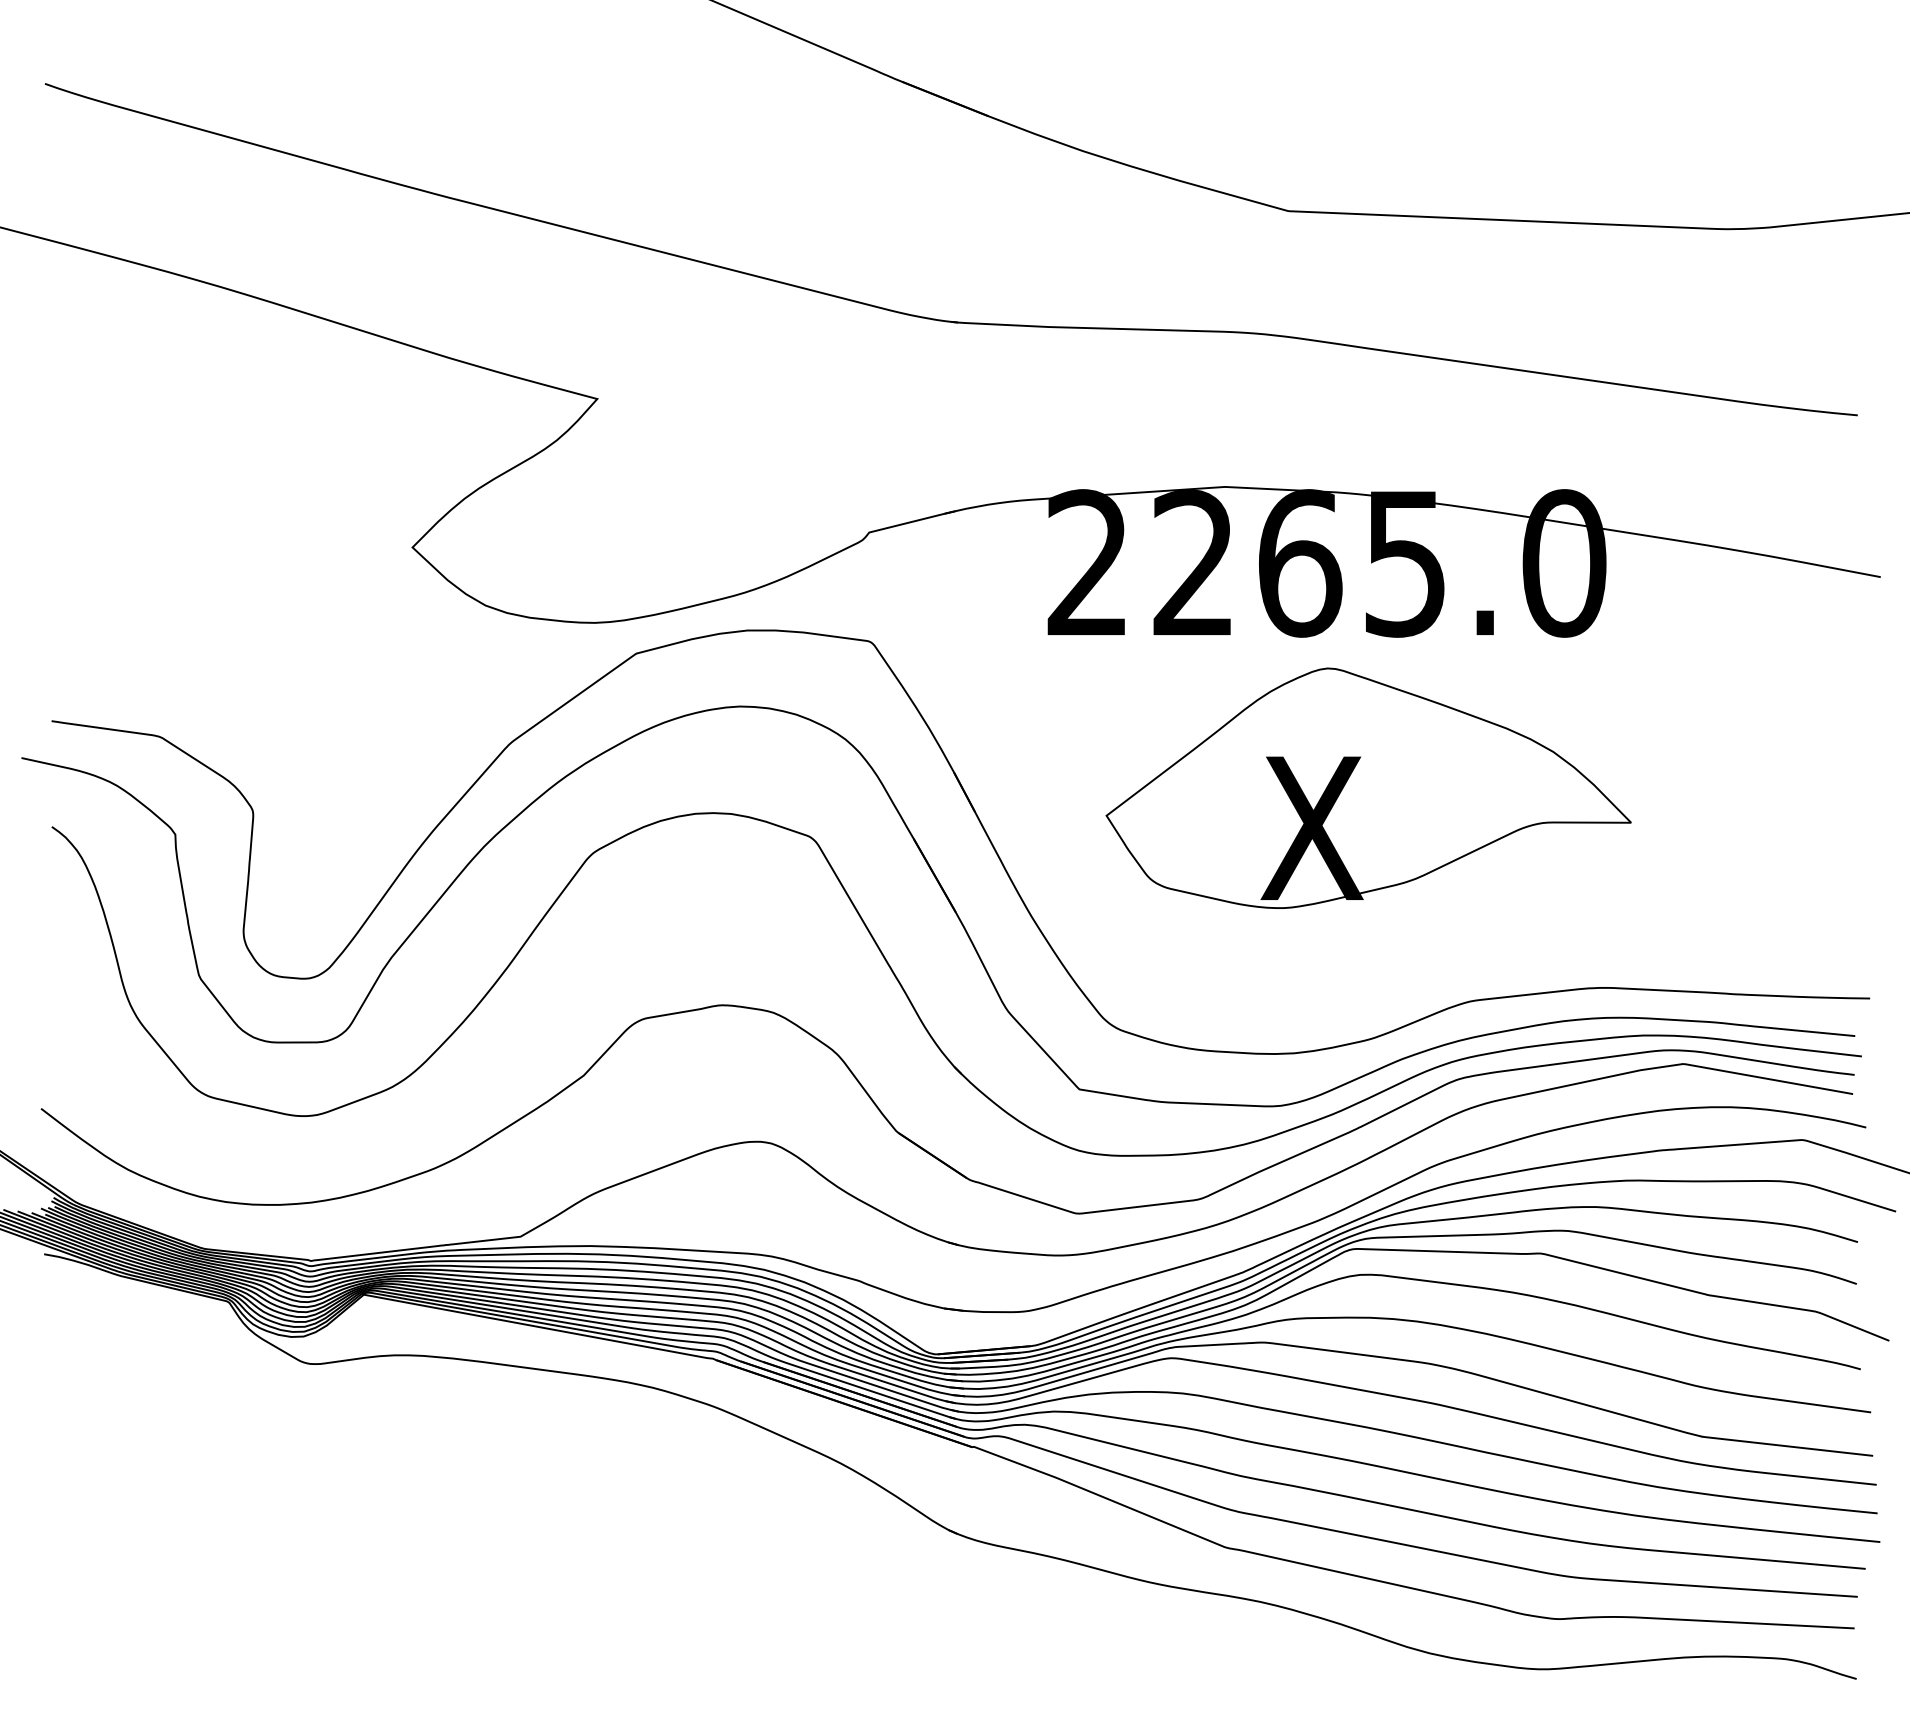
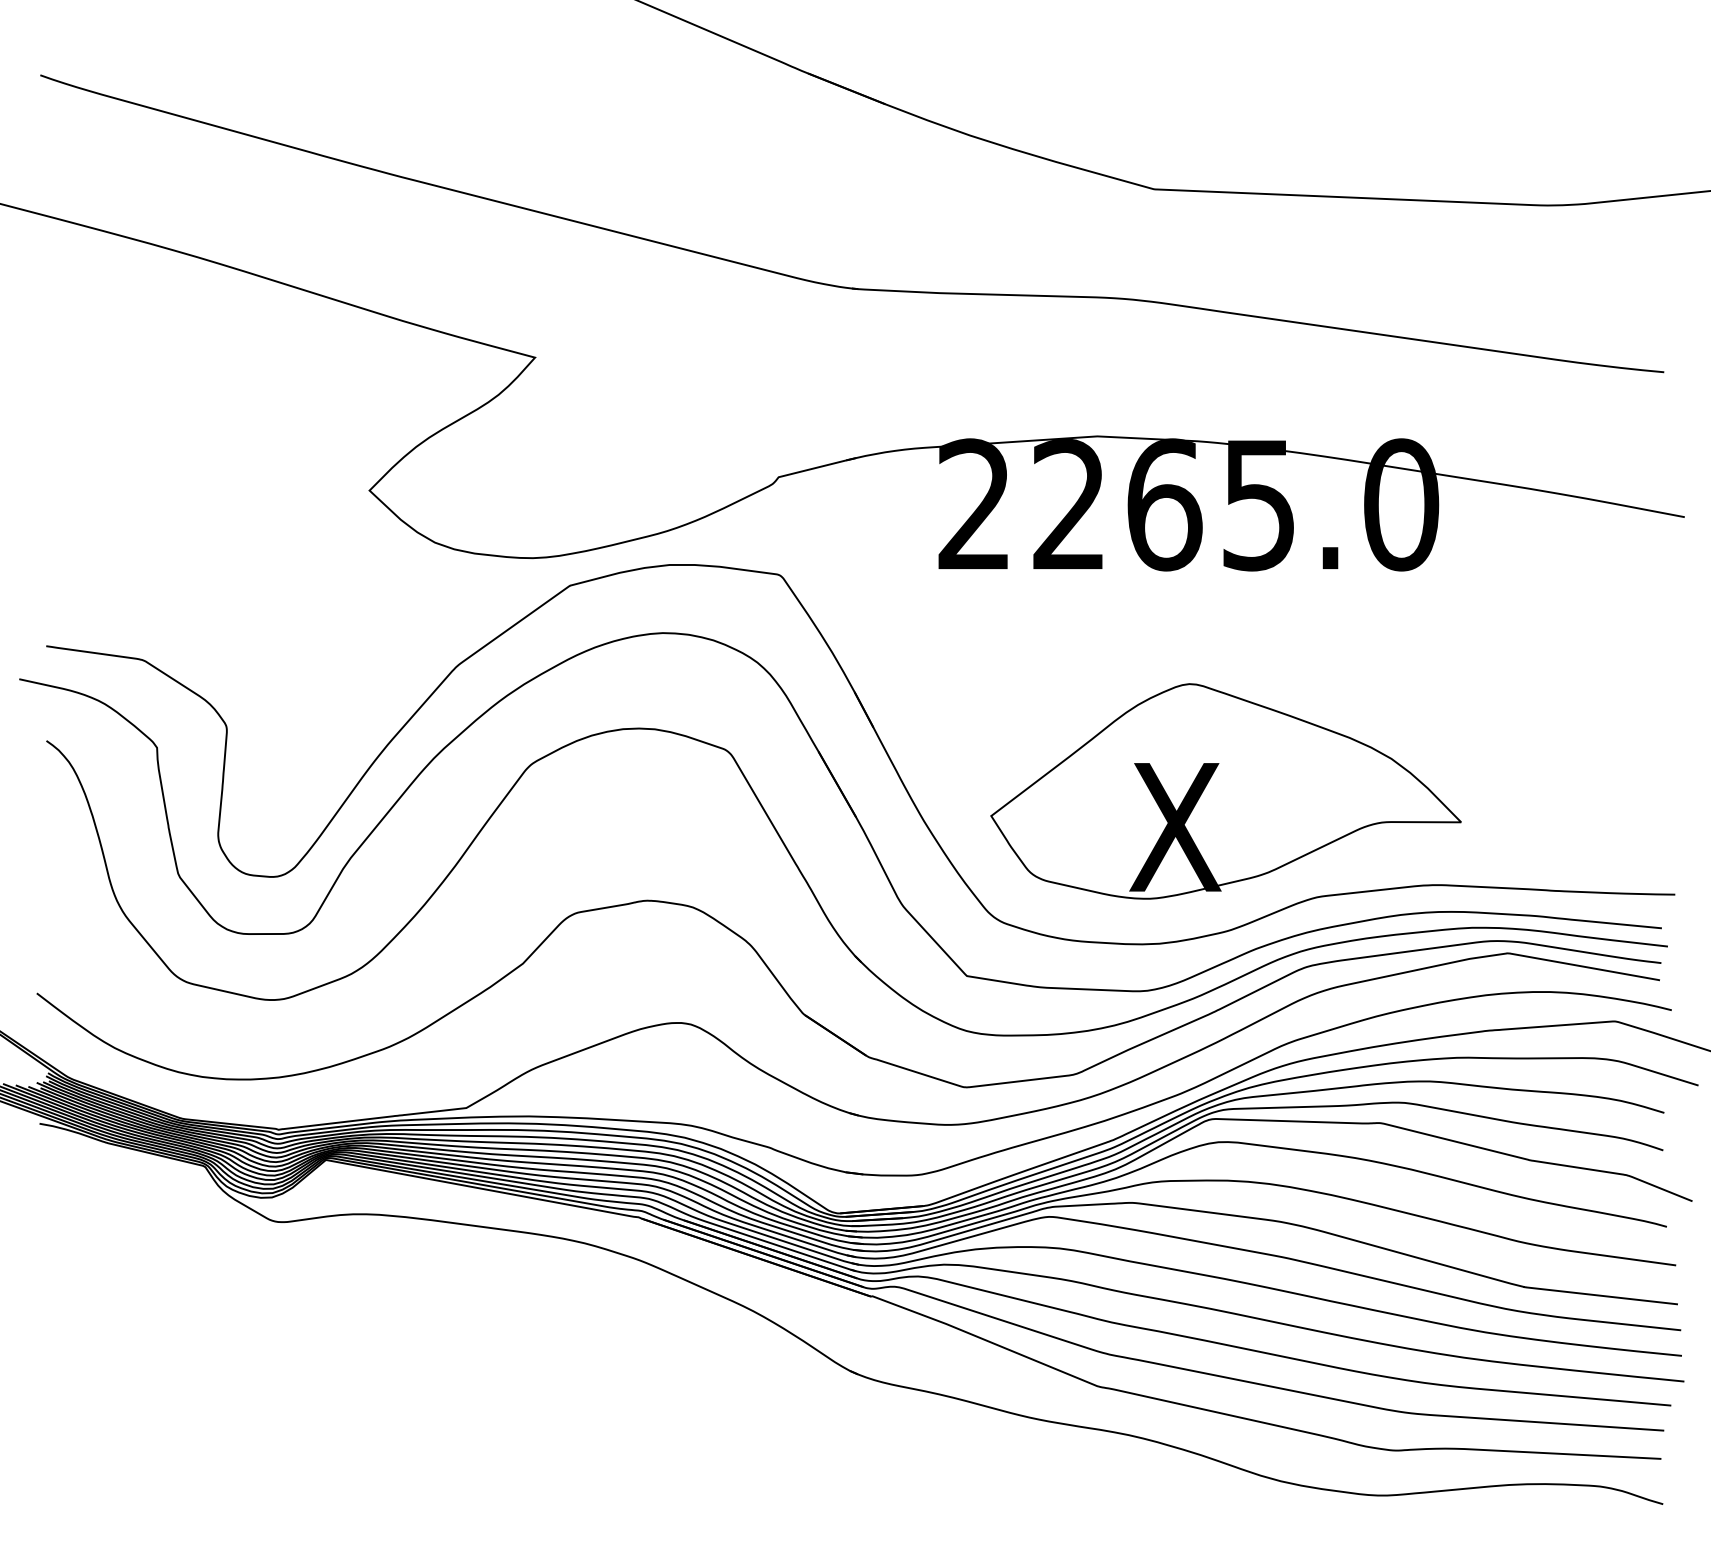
part: (1368, 787) -> (1225, 790), moved

